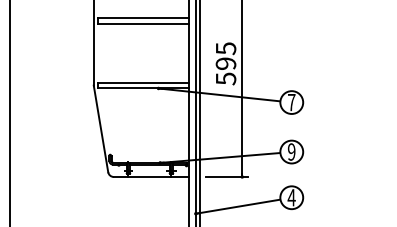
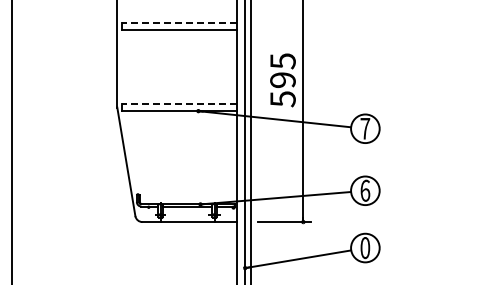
line: (142, 17) -> (178, 22), solid -> dashed
line: (142, 82) -> (178, 103), solid -> dashed
text: (291, 151) -> (365, 190), 9 -> 6
text: (291, 198) -> (365, 248), 4 -> 0

